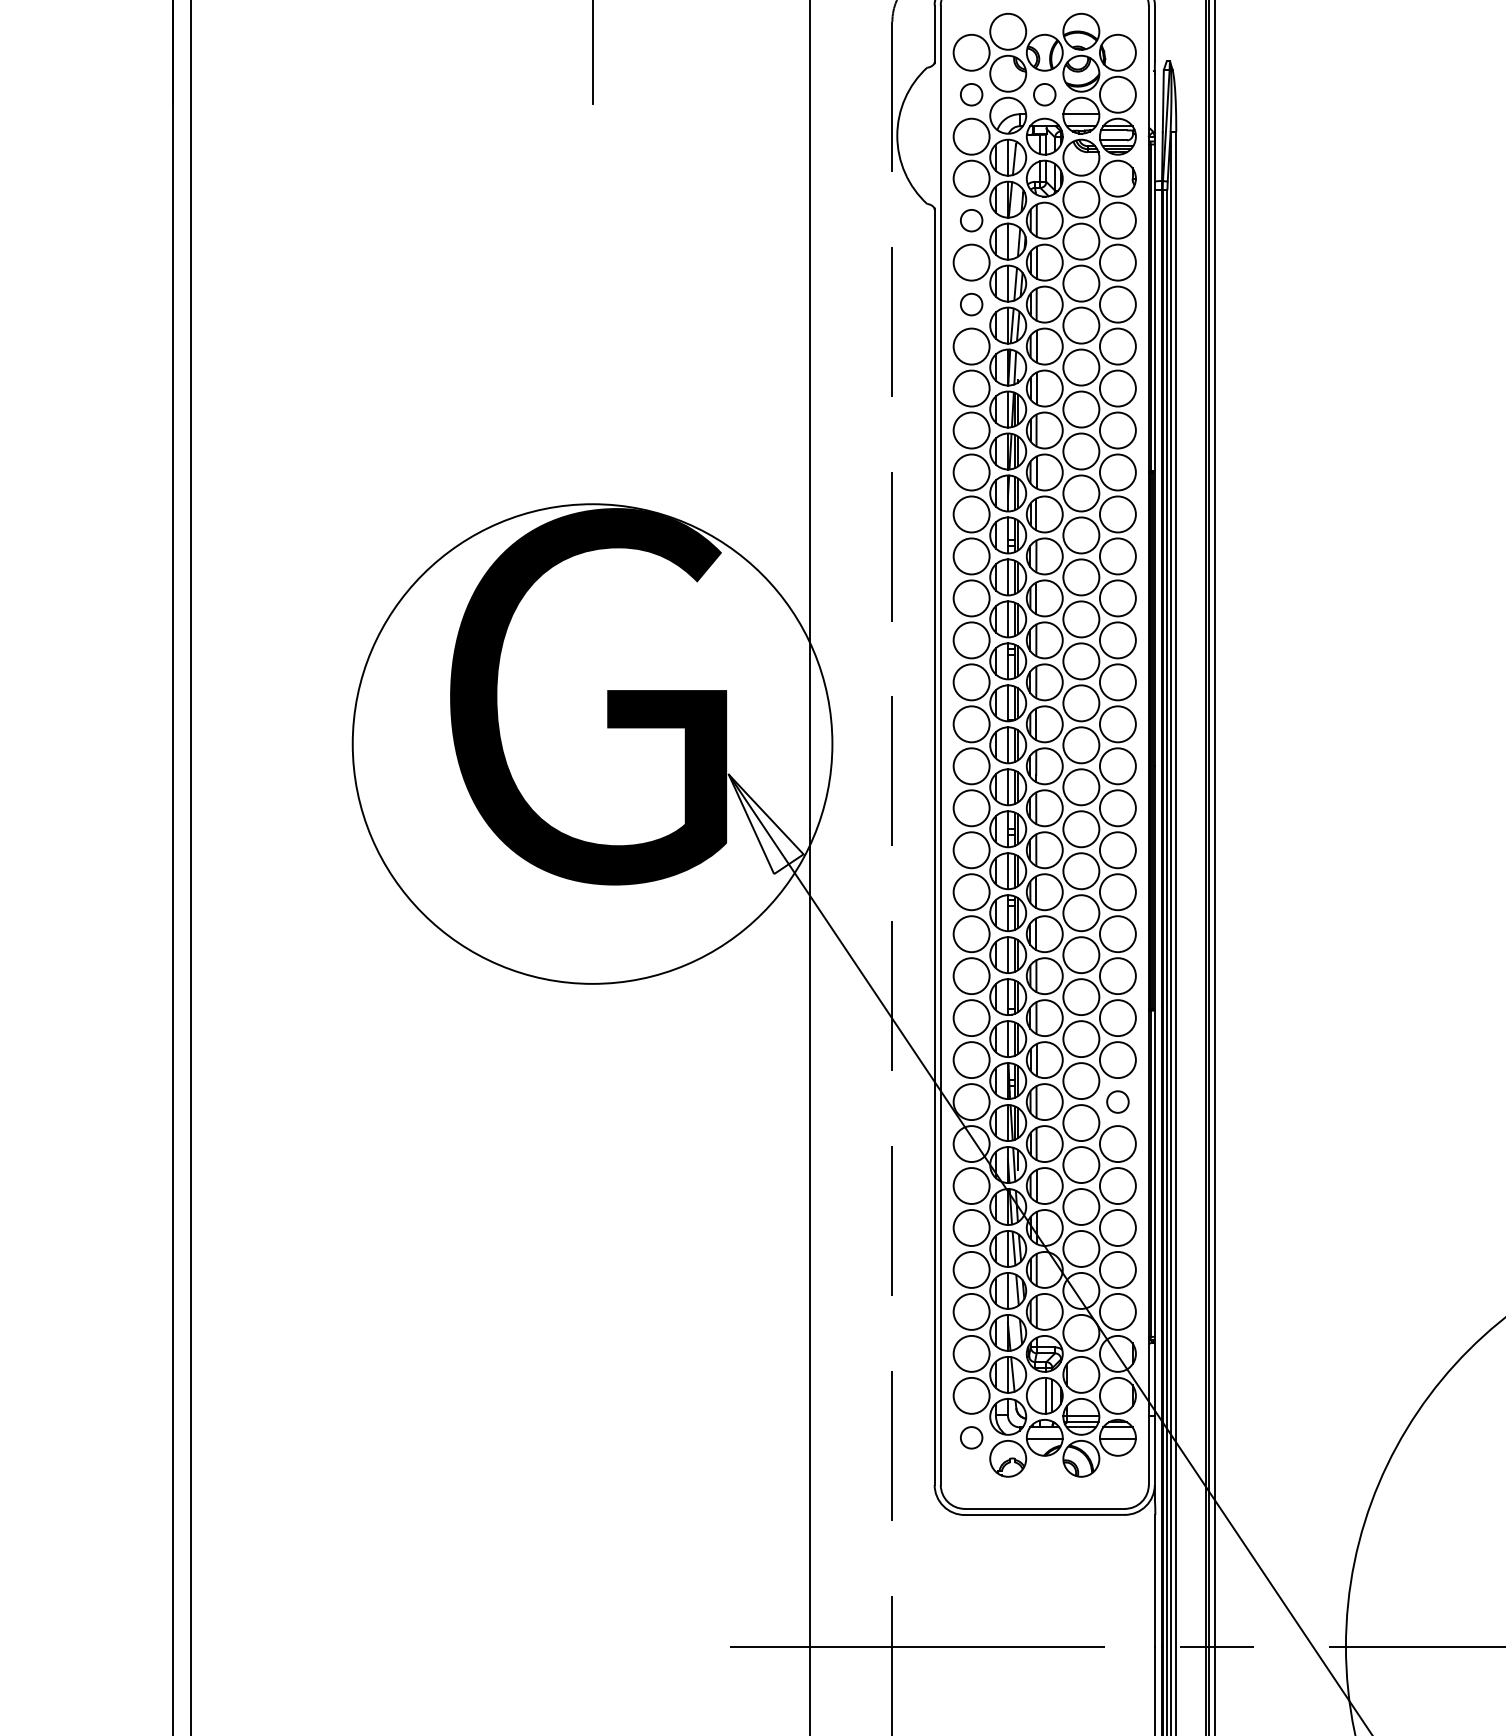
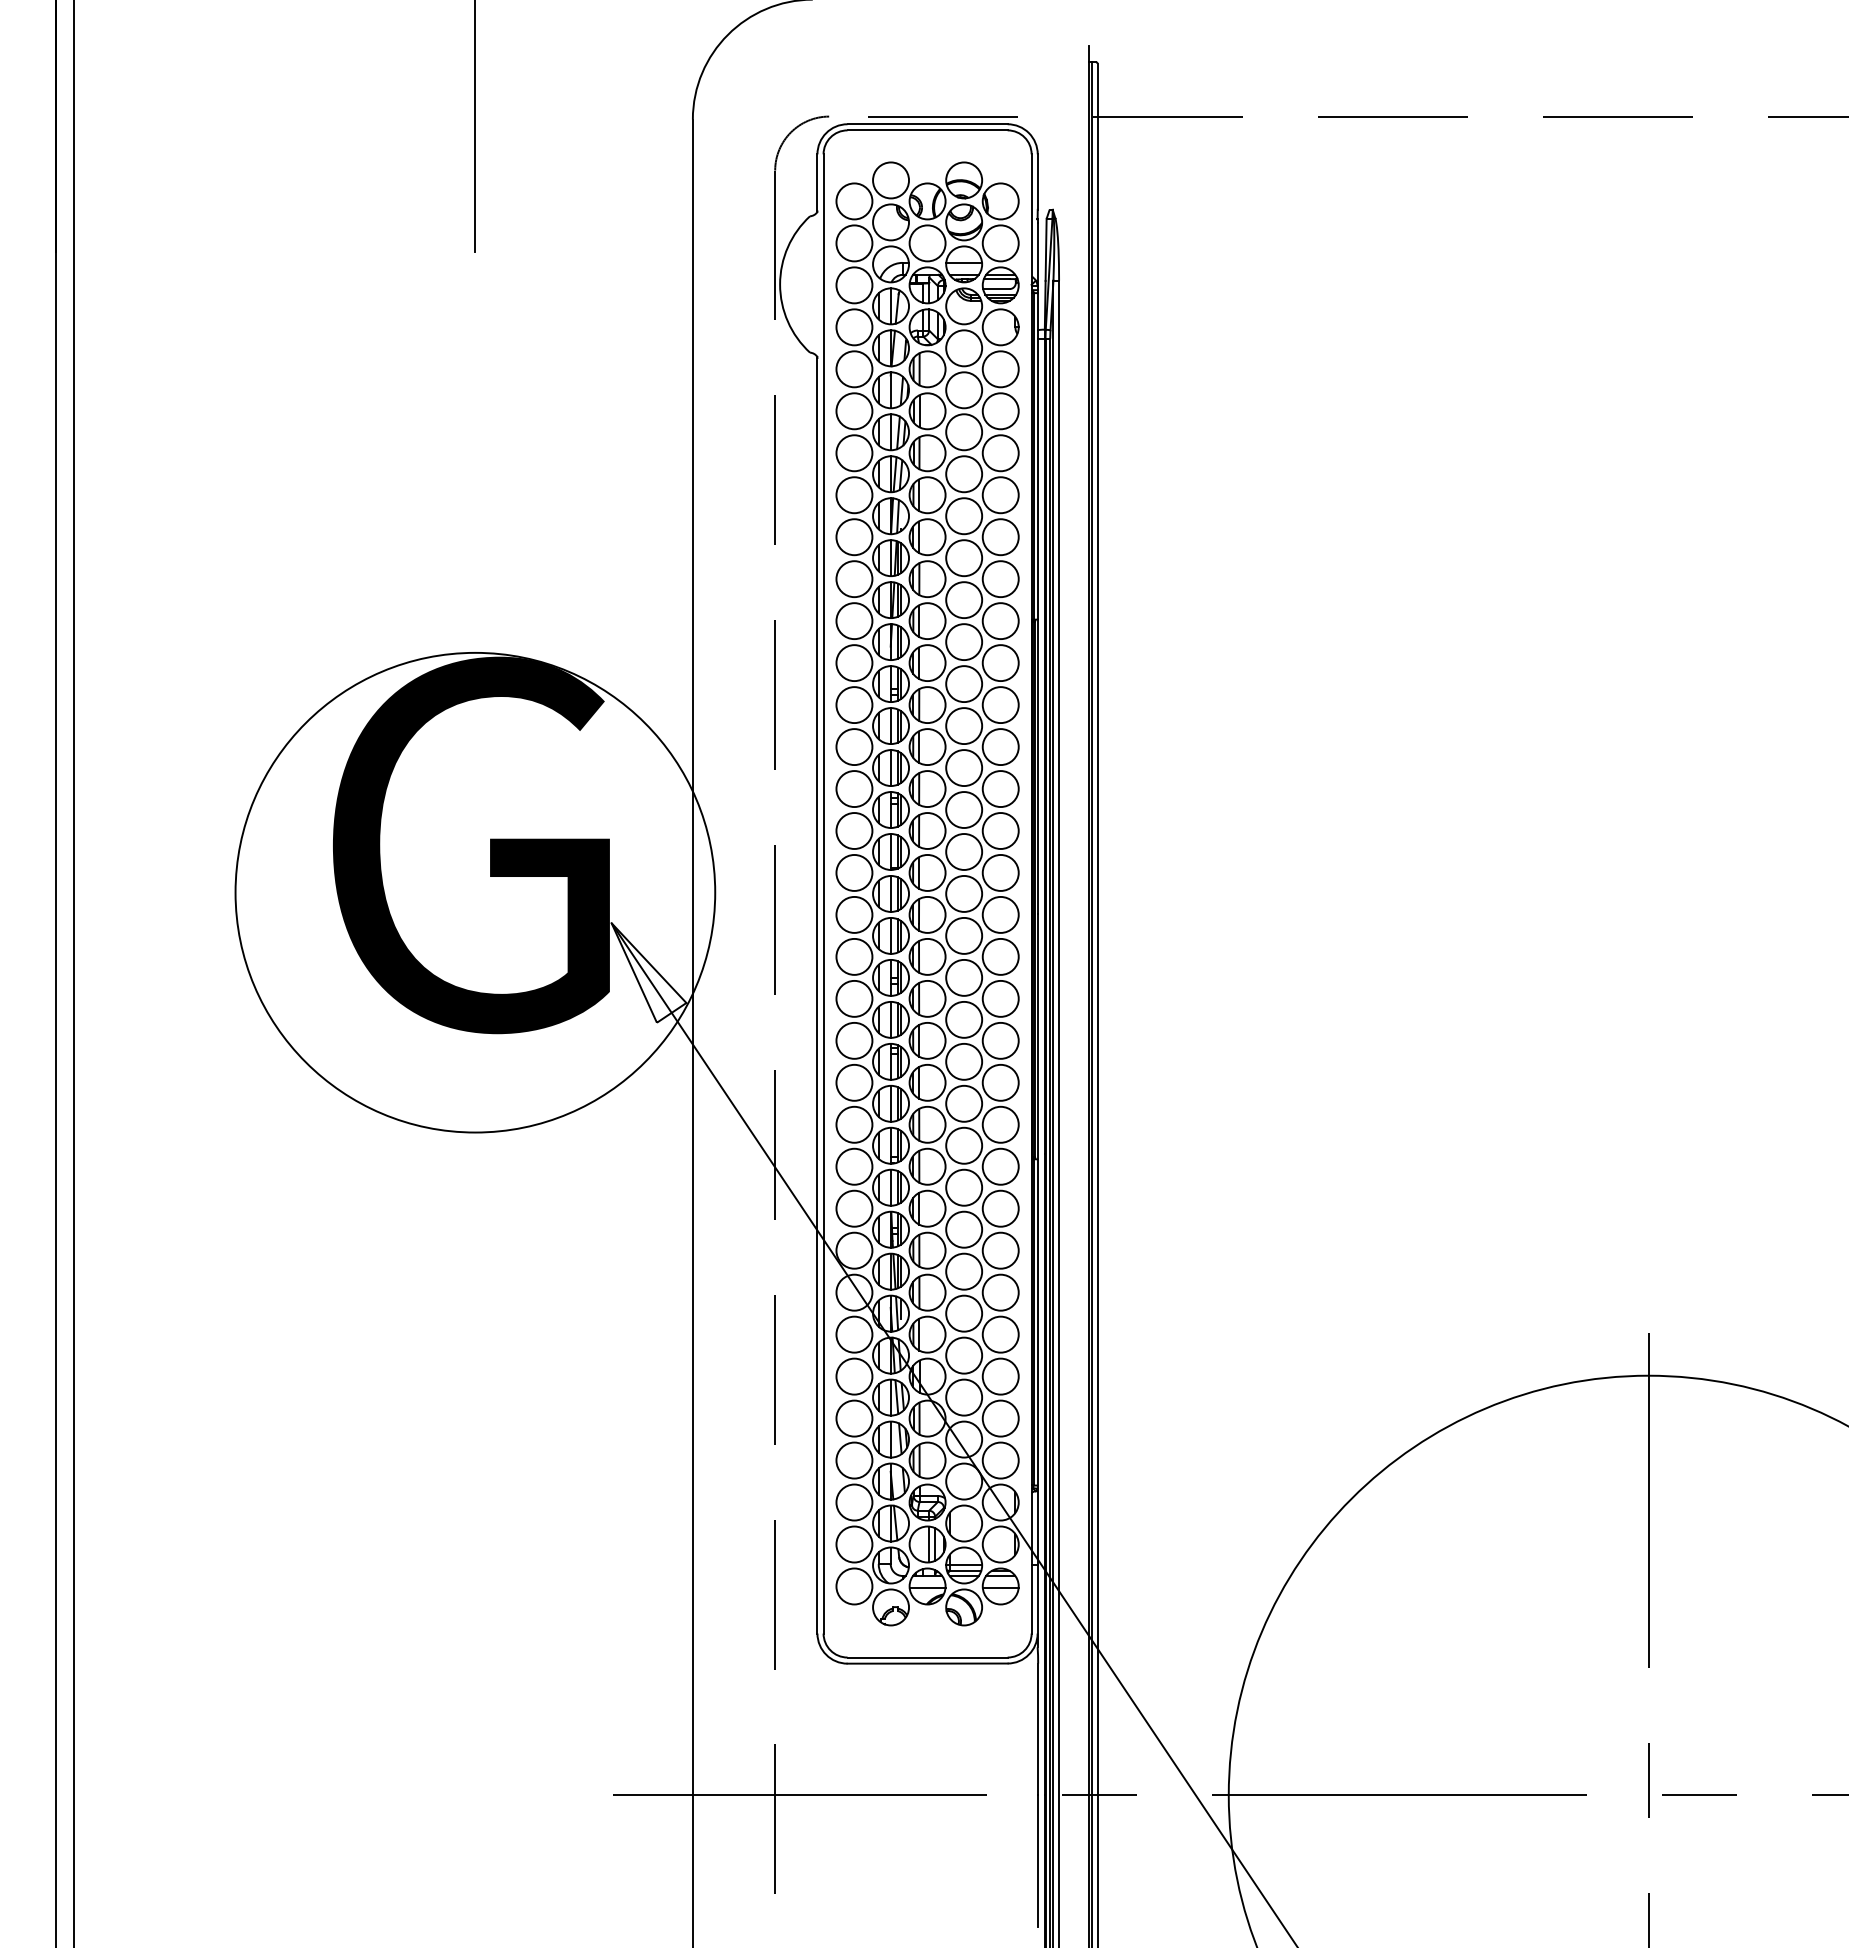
circle: (971, 94) -> (854, 243), size x1.67
circle: (1044, 94) -> (927, 243), size x1.67
circle: (971, 220) -> (854, 369), size x1.67
circle: (971, 304) -> (854, 453), size x1.67
circle: (1117, 1101) -> (1000, 1250), size x1.67
circle: (971, 1437) -> (854, 1586), size x1.67

